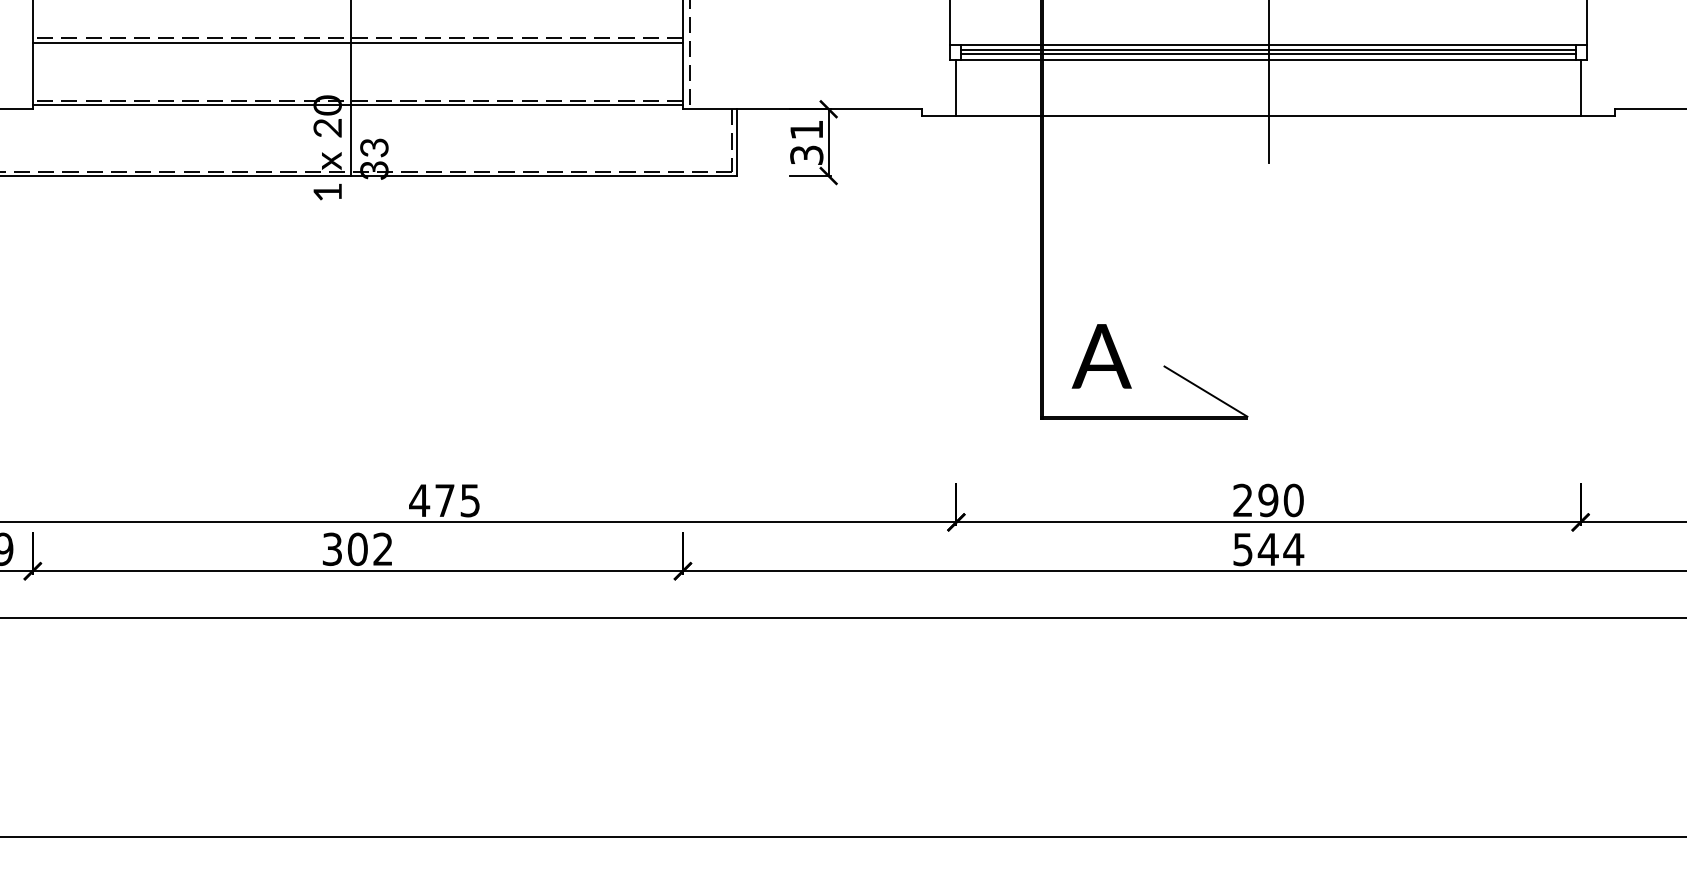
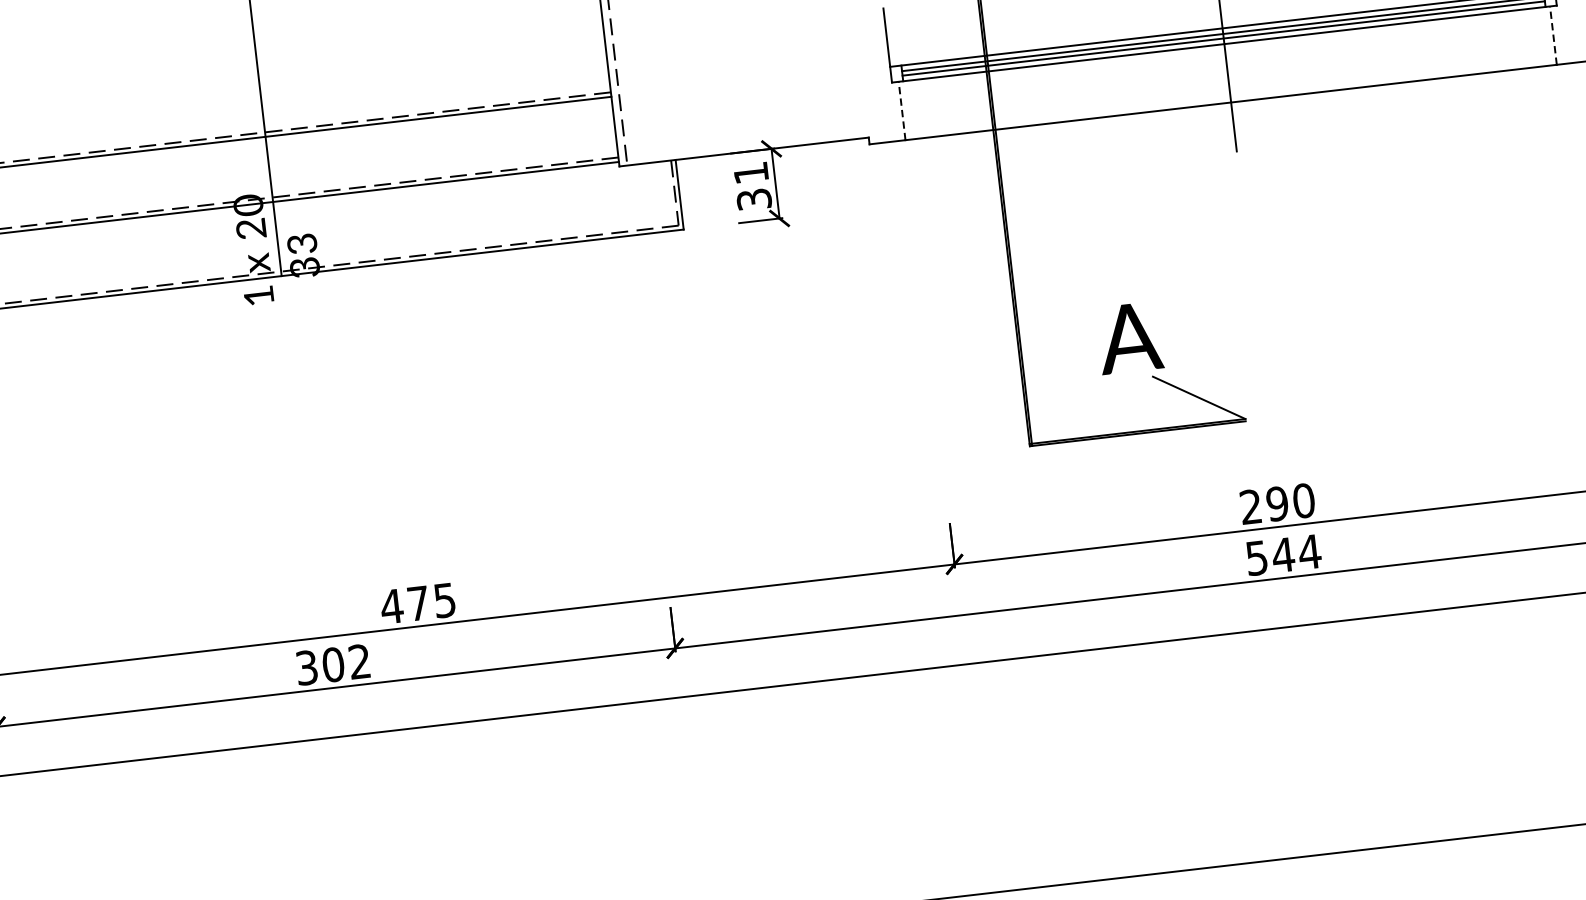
line: (956, 87) -> (902, 110), solid -> dashed
line: (1580, 87) -> (1553, 35), solid -> dashed
text: (1101, 356) -> (1129, 338), moved

